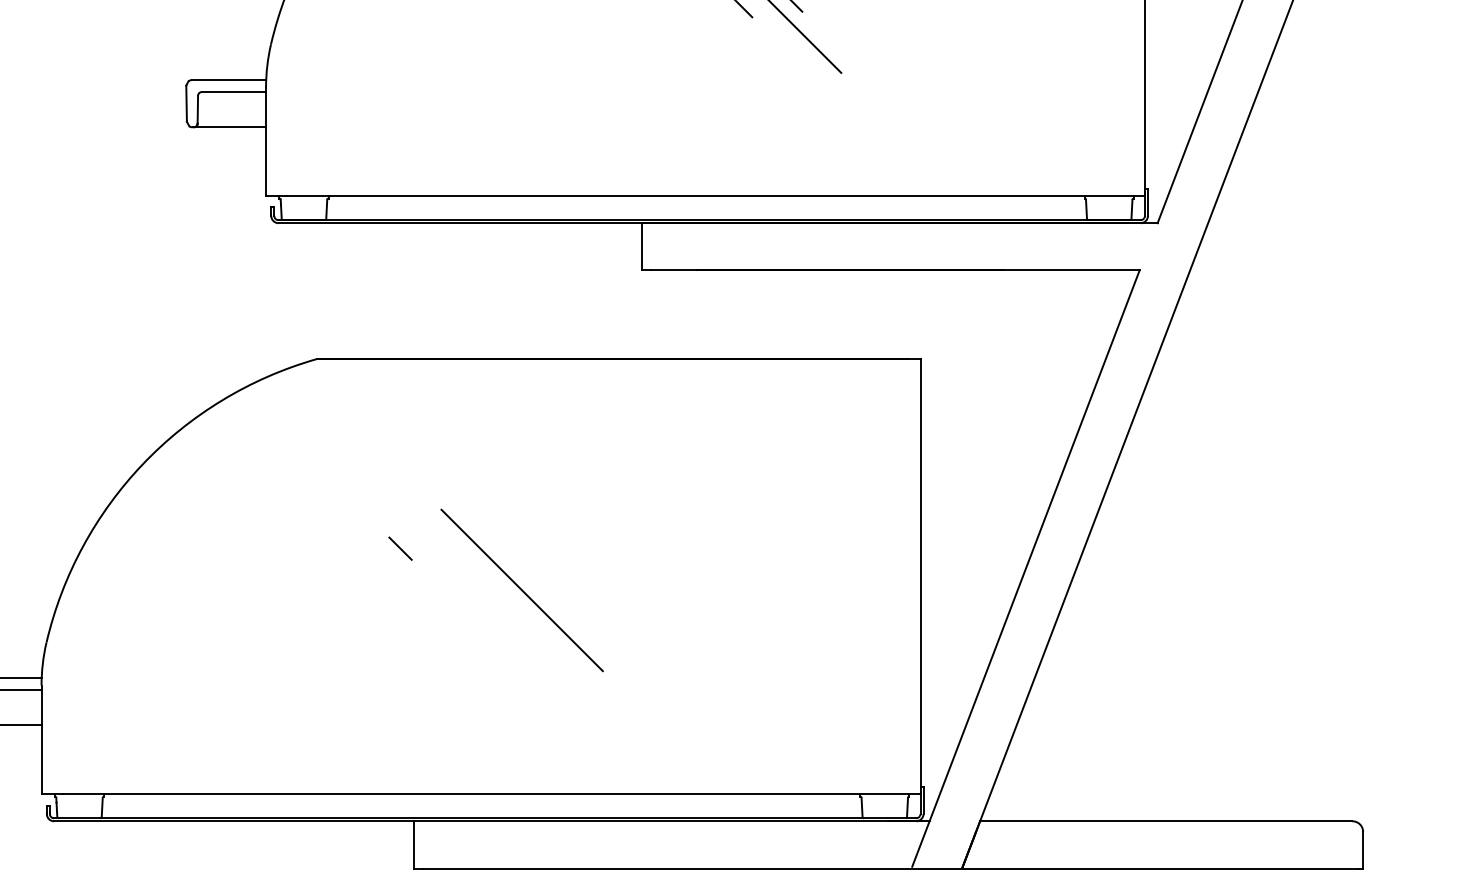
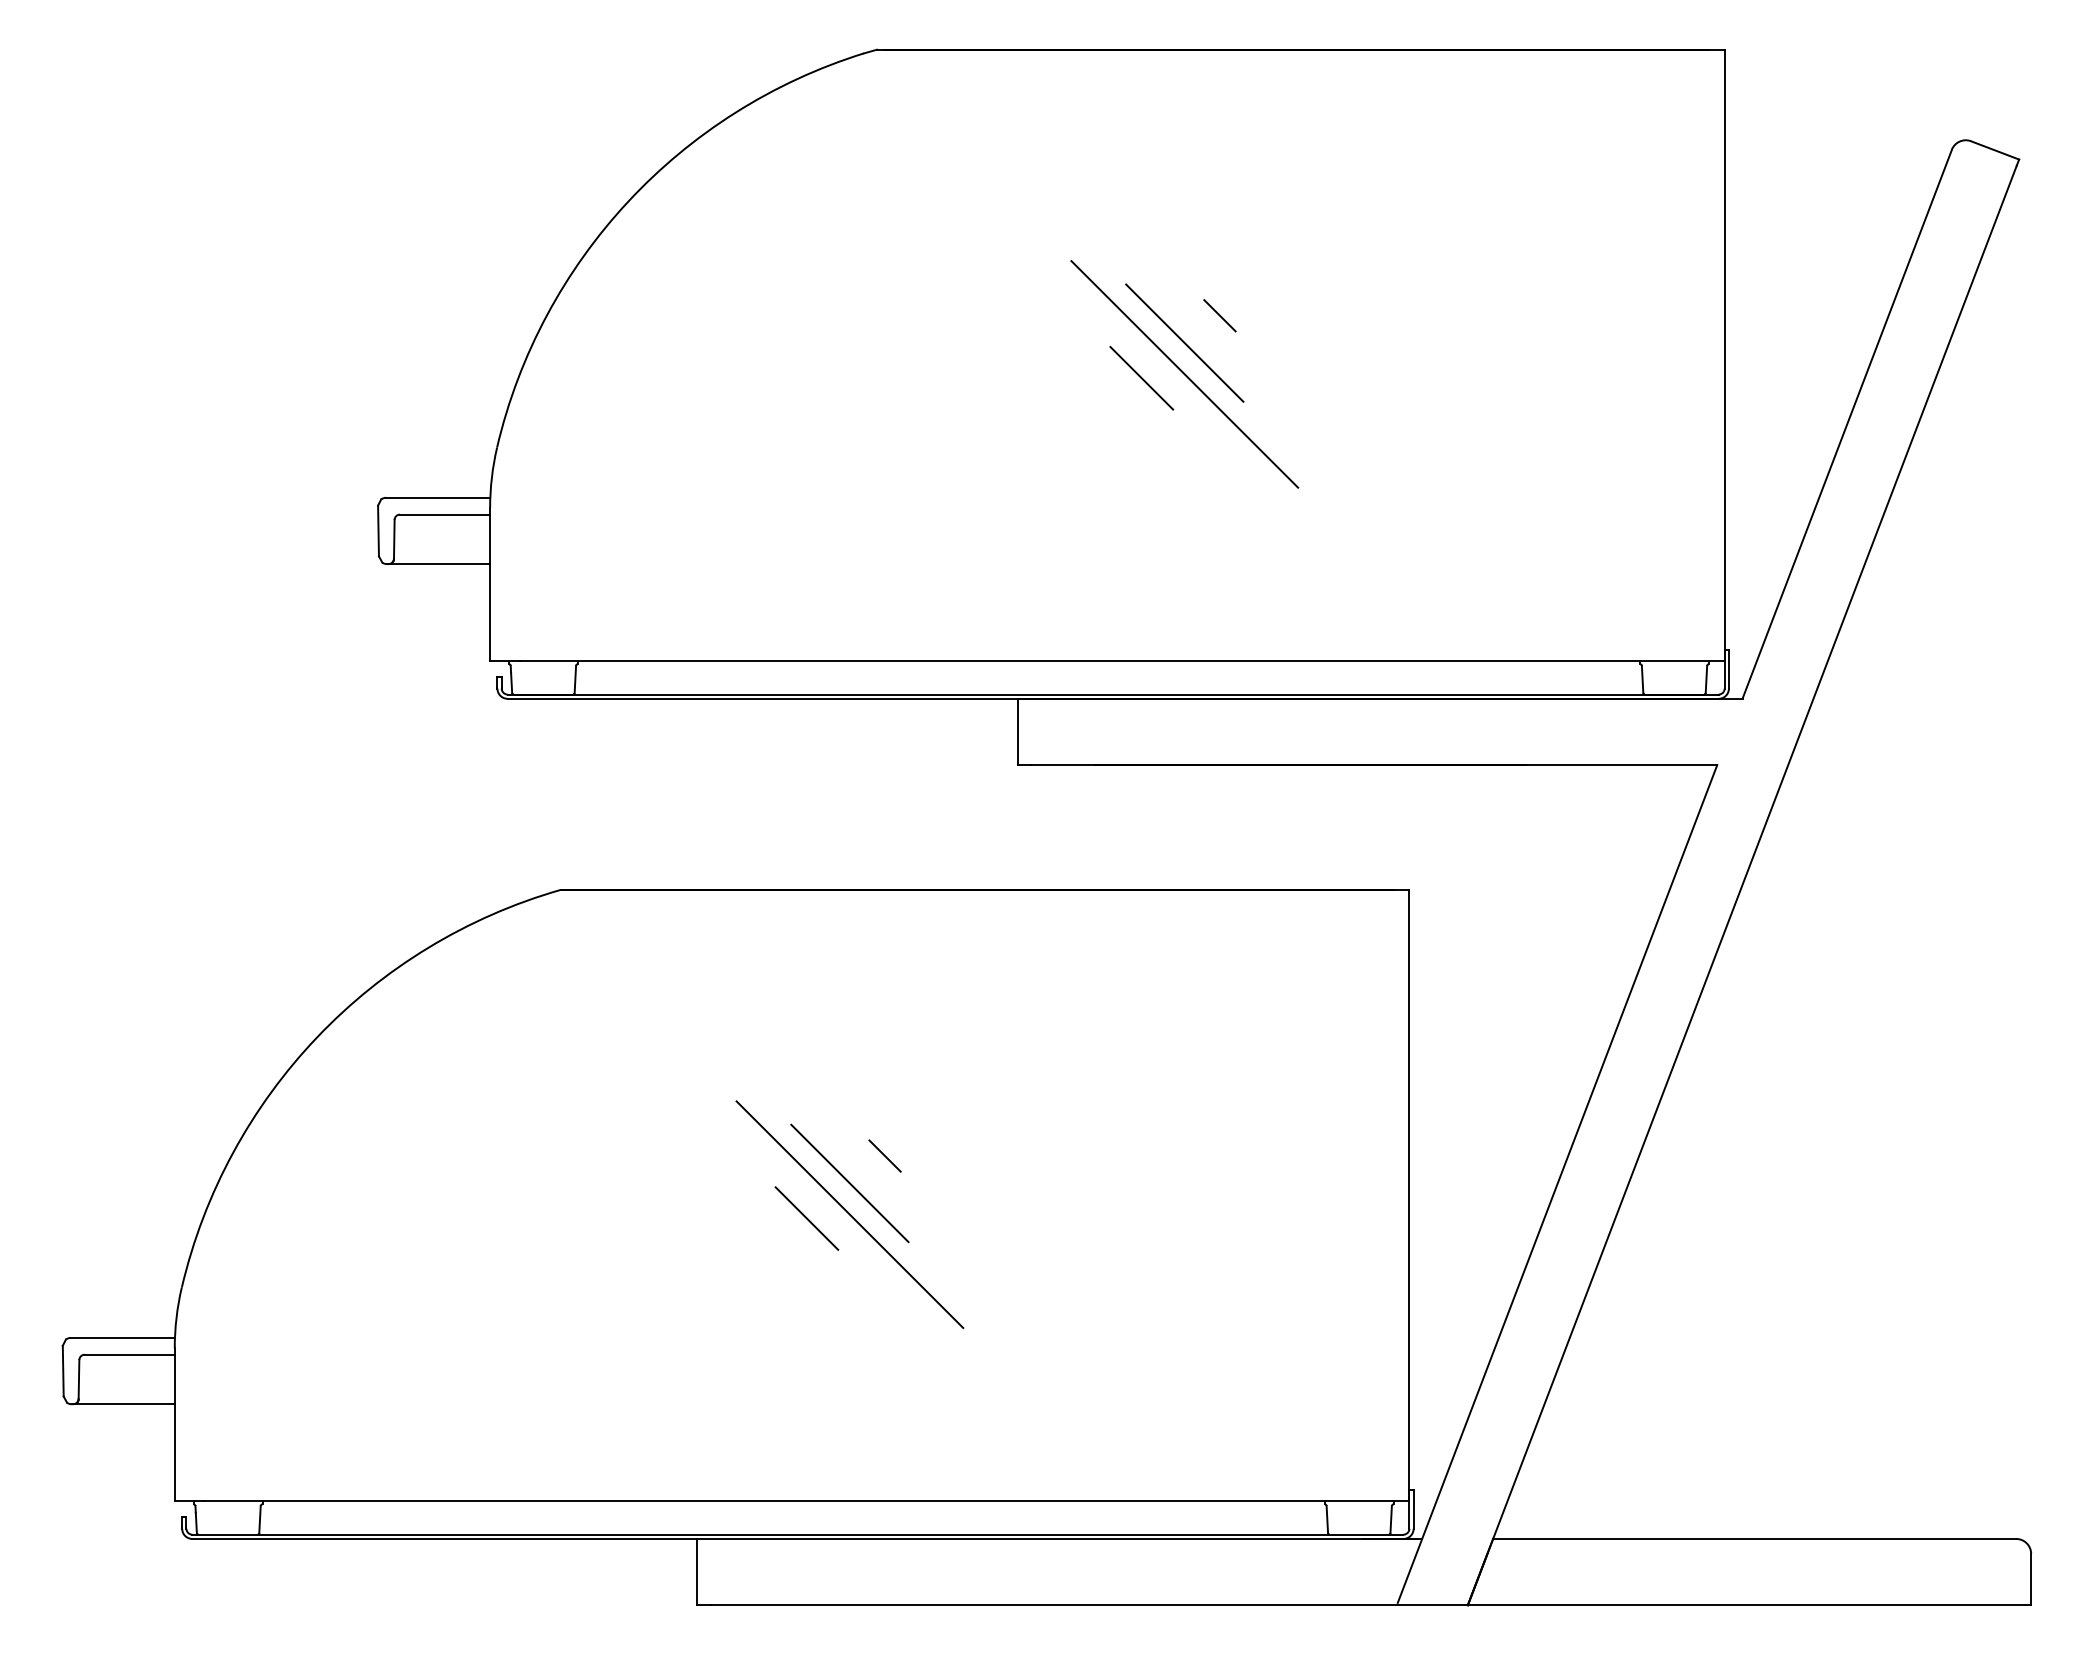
line: (400, 548) -> (884, 1155), moved
line: (521, 568) -> (849, 1183), added
line: (491, 593) -> (806, 1218), added

